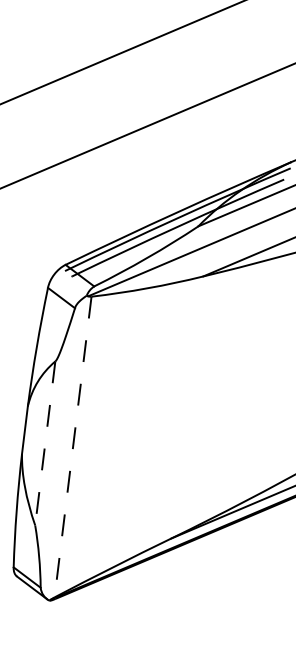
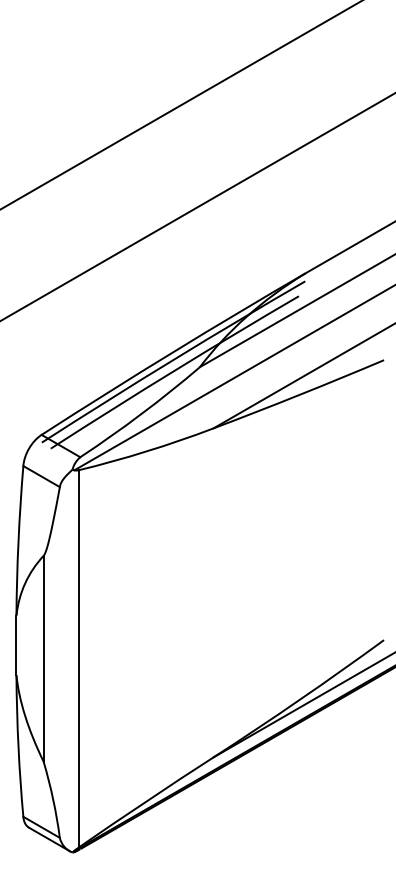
line: (45, 443) -> (43, 658), dashed -> solid
line: (73, 447) -> (78, 659), dashed -> solid

